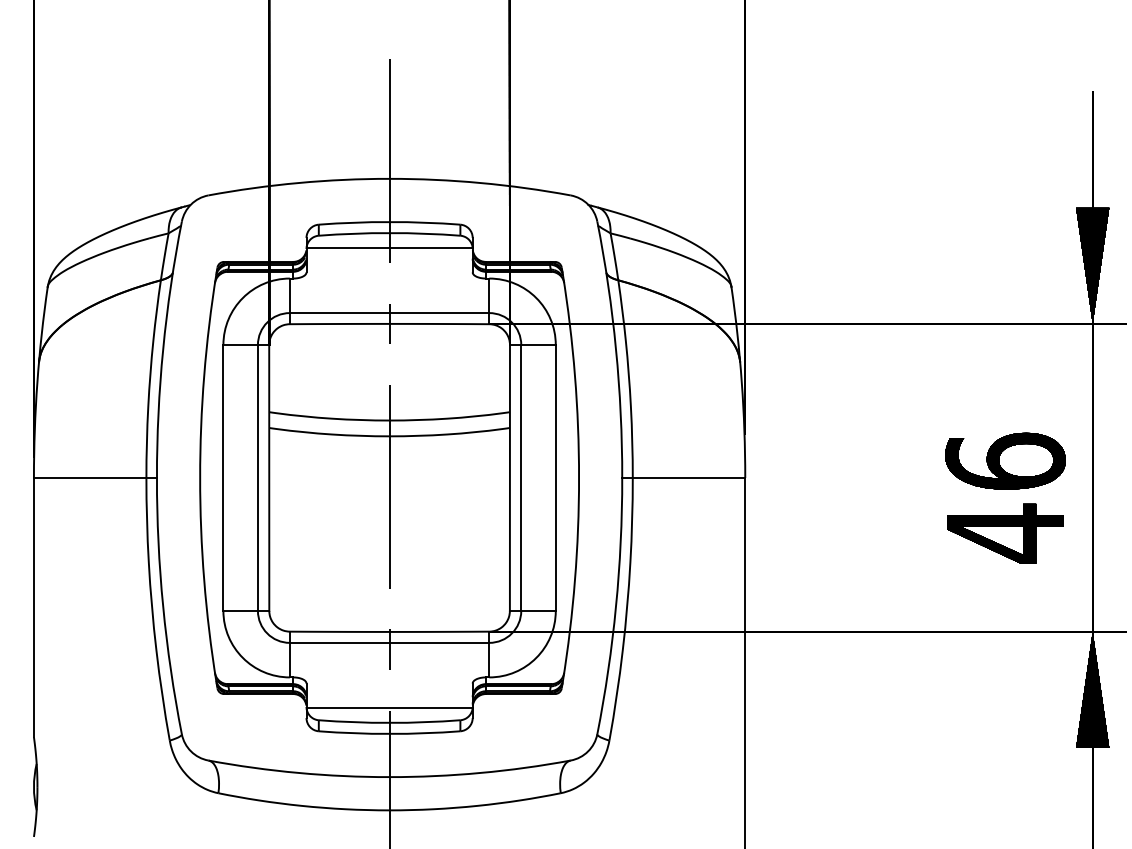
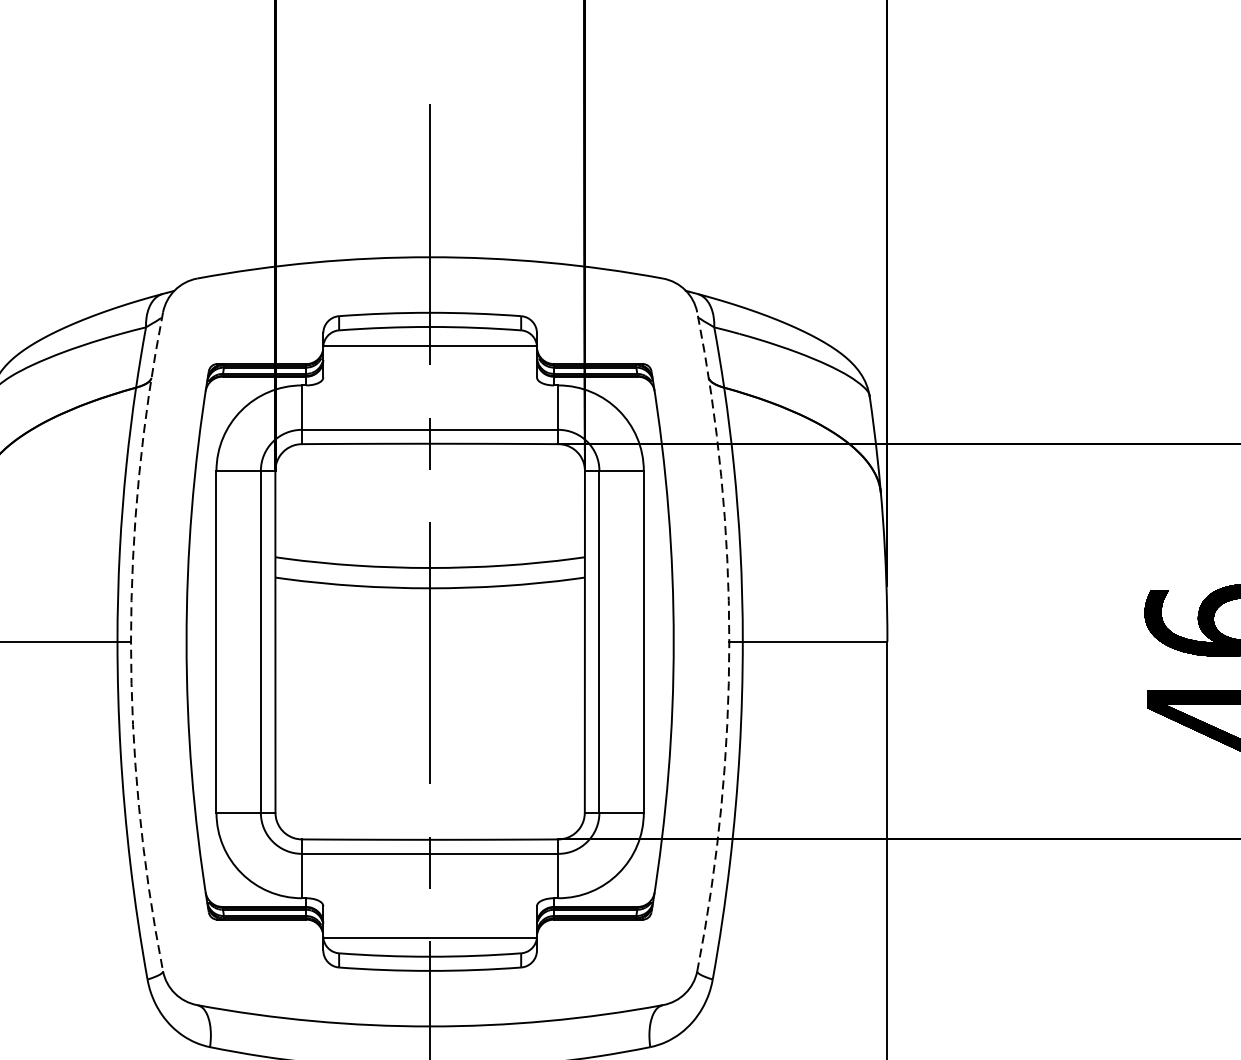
arc: (156, 477) -> (130, 641), solid -> dashed
arc: (622, 477) -> (729, 641), solid -> dashed

